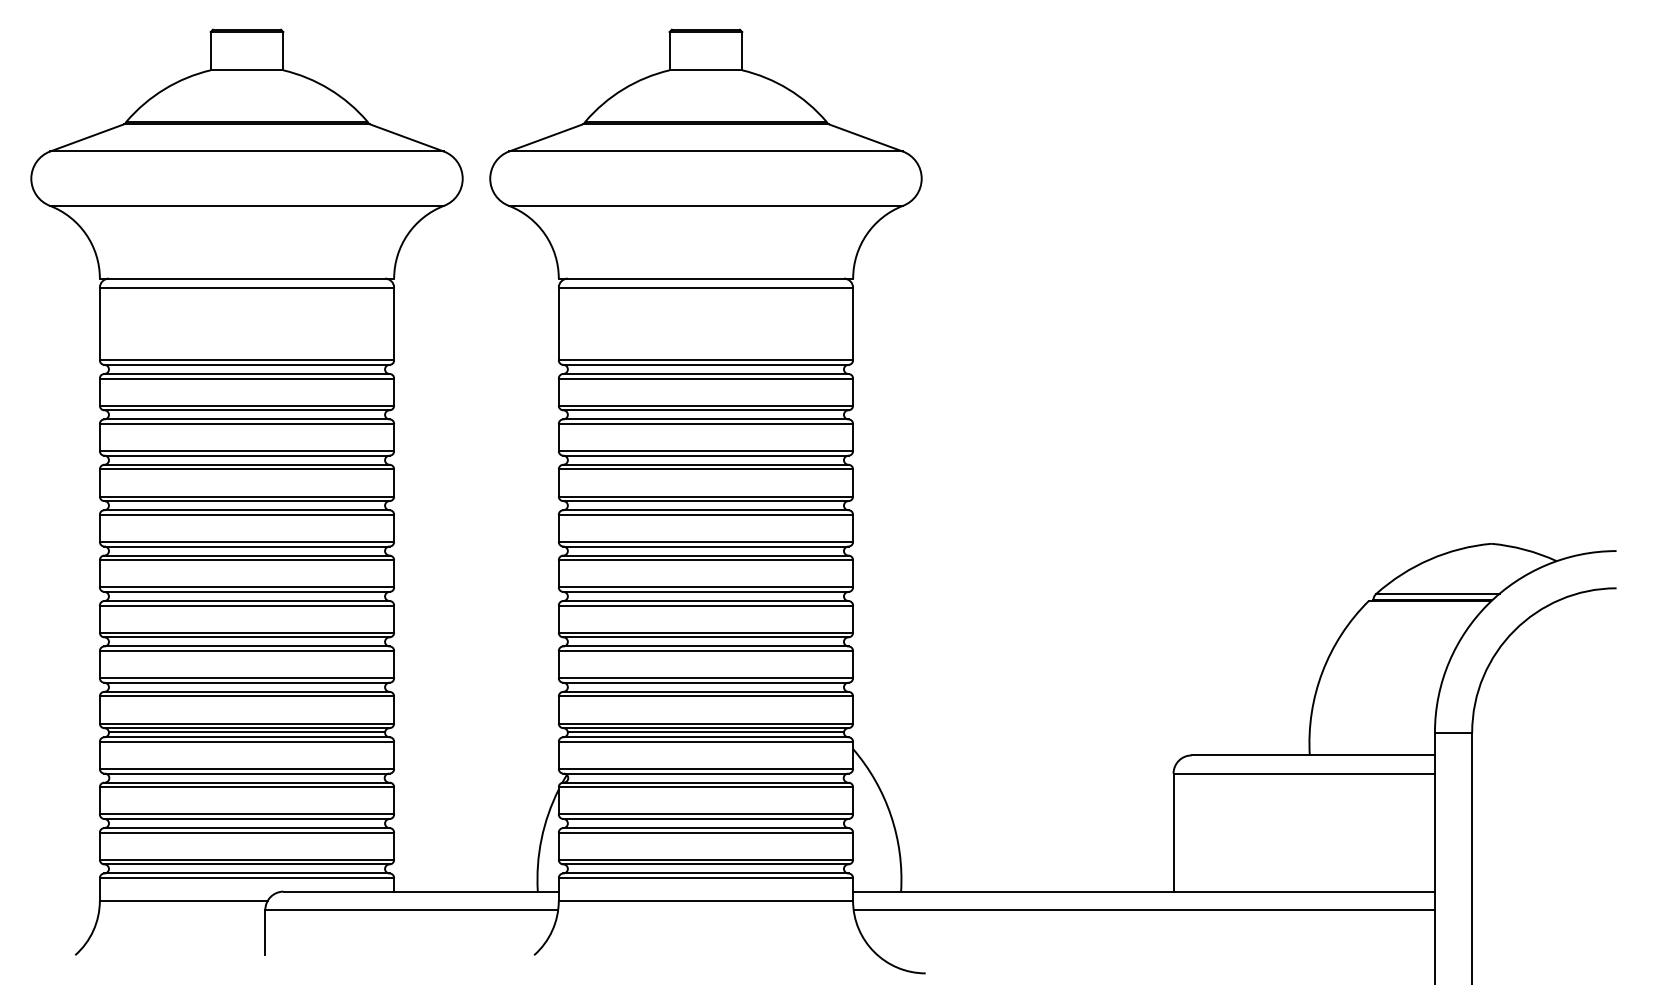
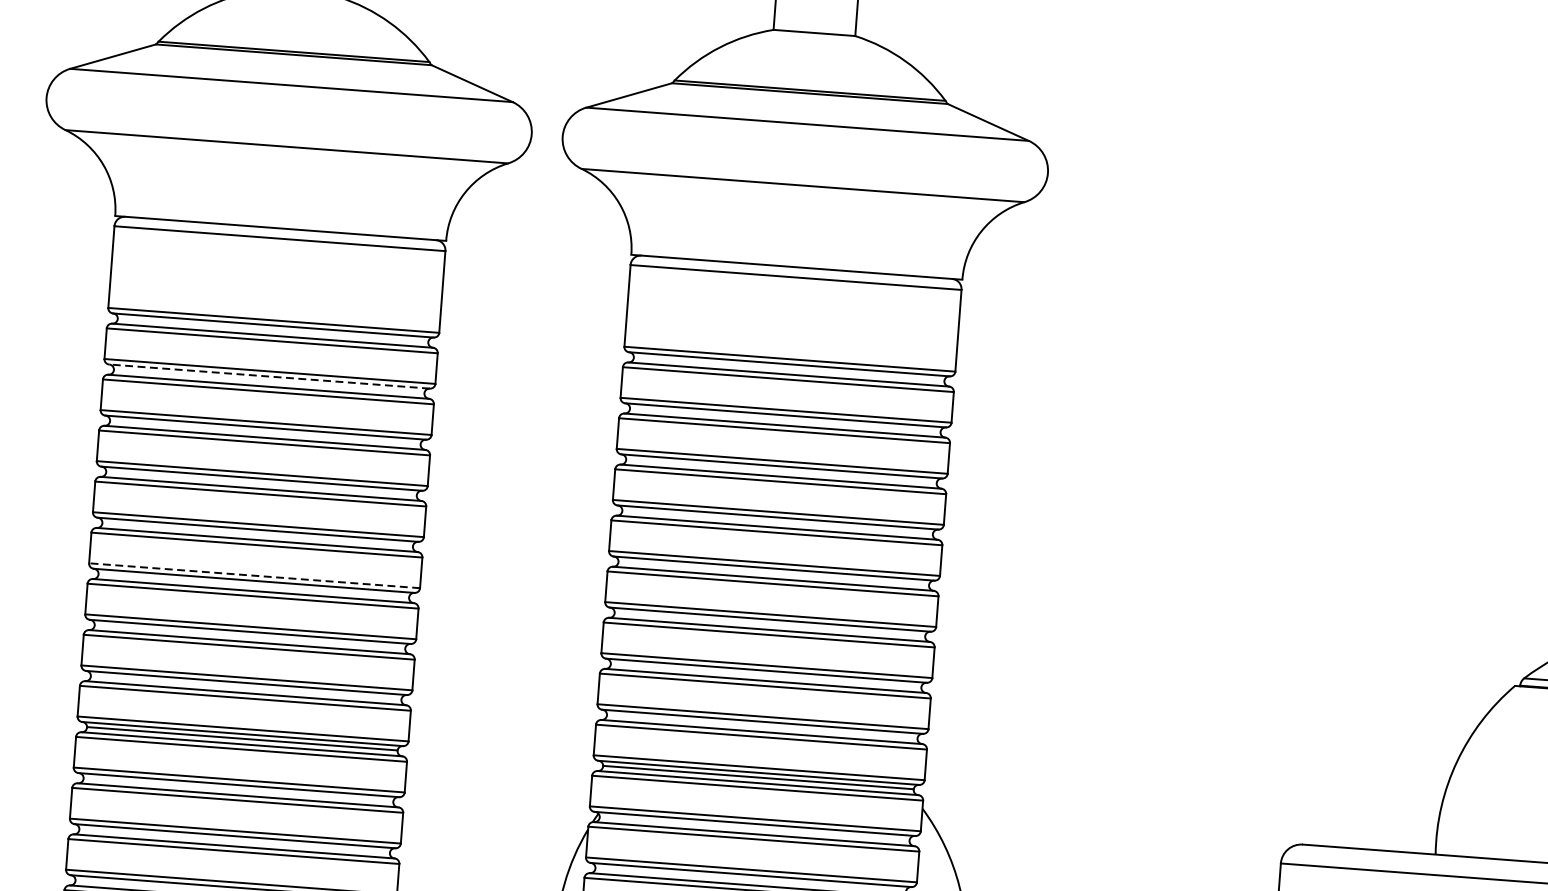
line: (247, 410) -> (270, 376), solid -> dashed
line: (246, 587) -> (254, 575), solid -> dashed

